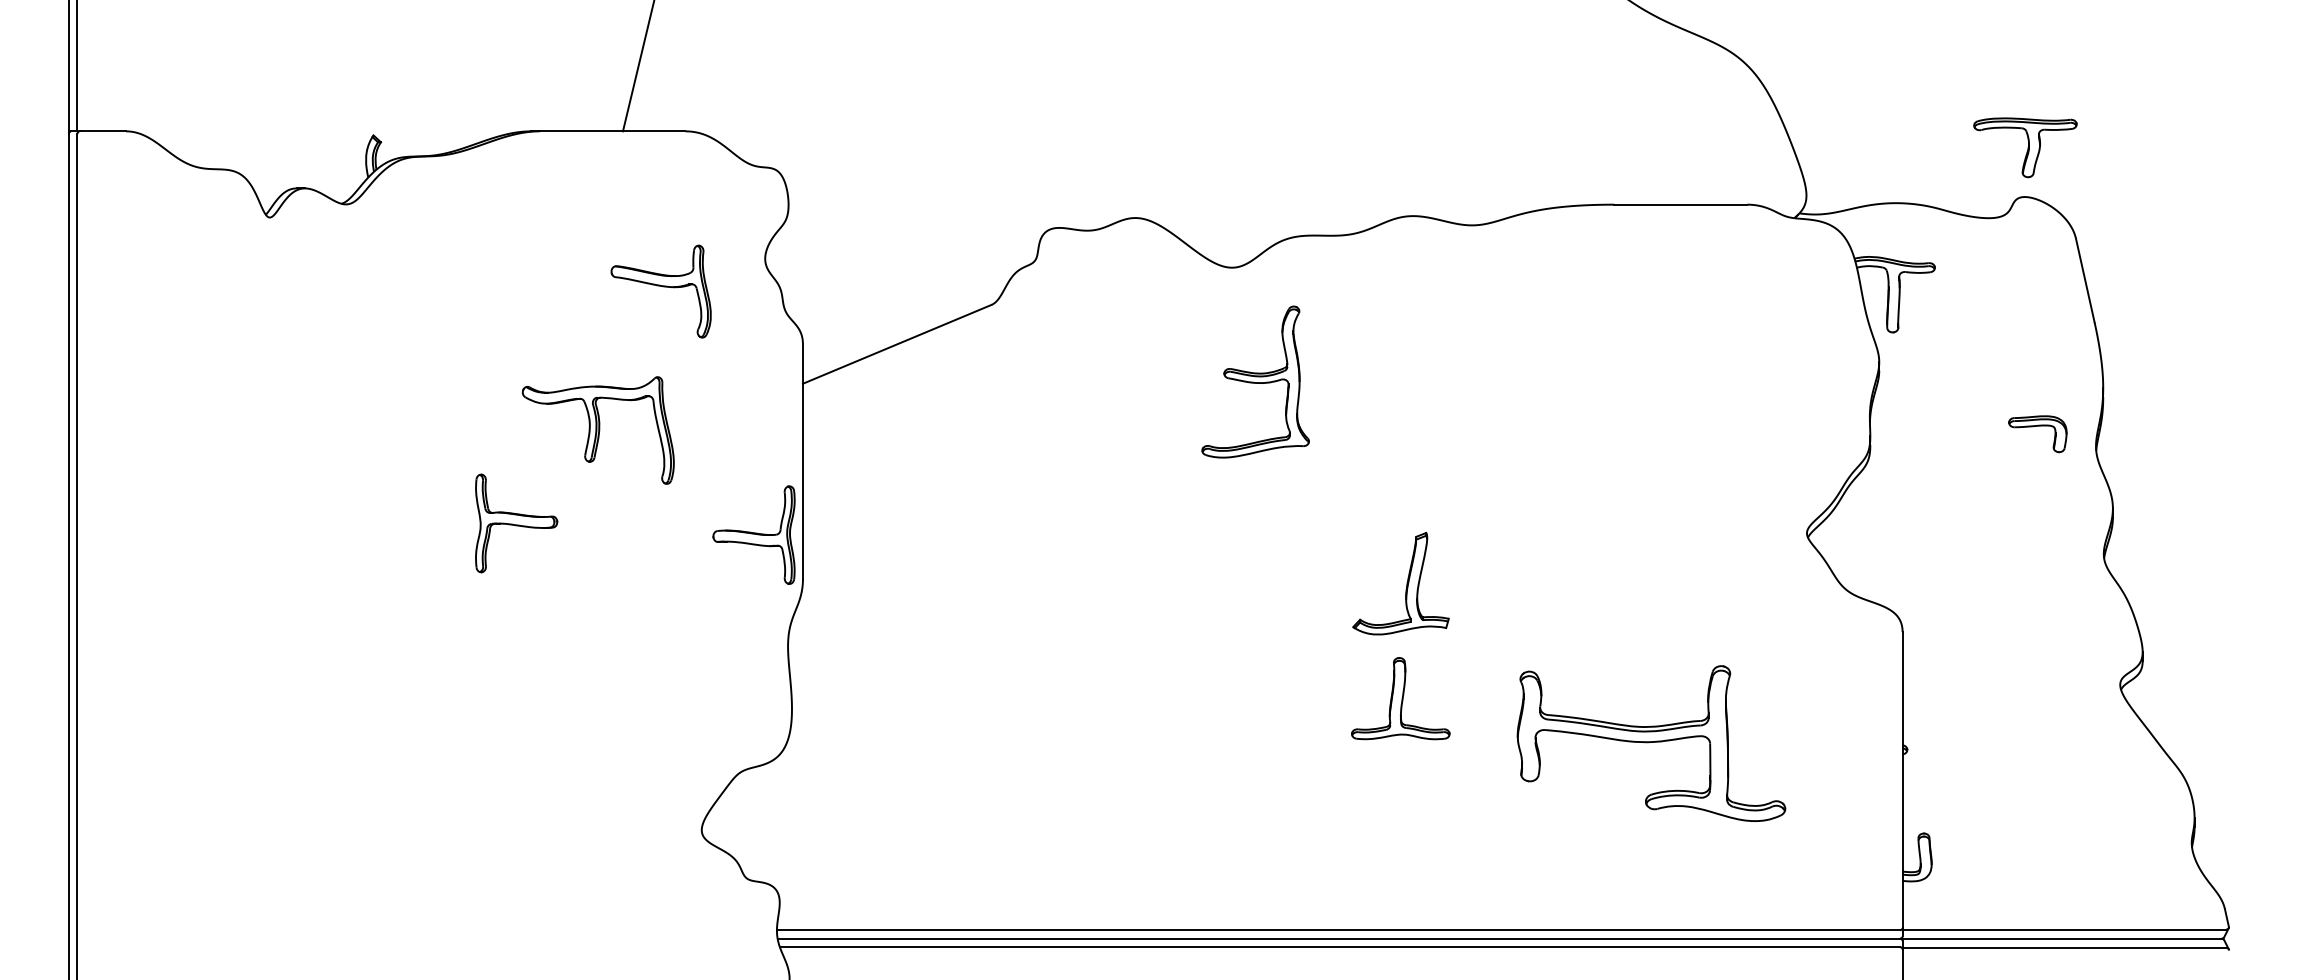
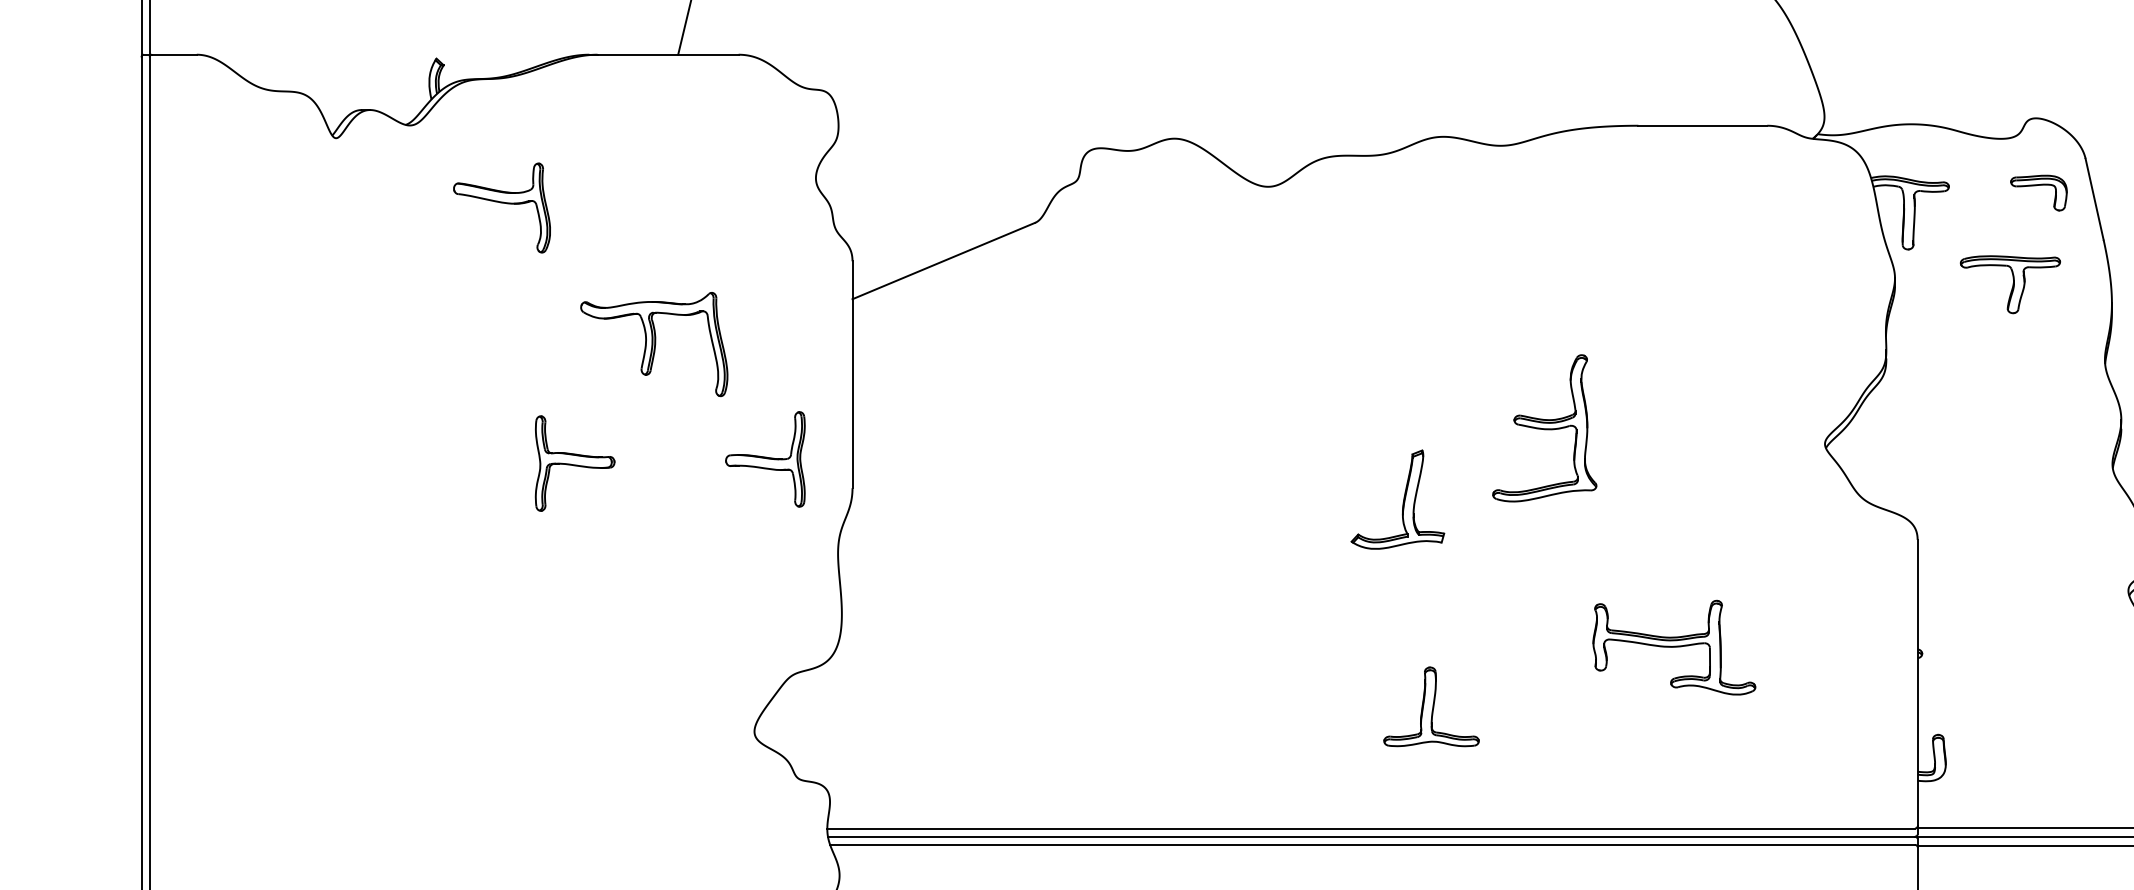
part: (2025, 147) -> (2010, 284), moved
part: (660, 291) -> (501, 207), moved
part: (1255, 381) -> (1544, 427), moved
part: (2037, 426) -> (2038, 185), moved
part: (516, 523) -> (575, 463), moved
part: (753, 534) -> (764, 458), moved
part: (1400, 583) -> (1397, 499), moved
part: (1400, 698) -> (1431, 706), moved
part: (1651, 743) -> (1674, 647), size x0.62

